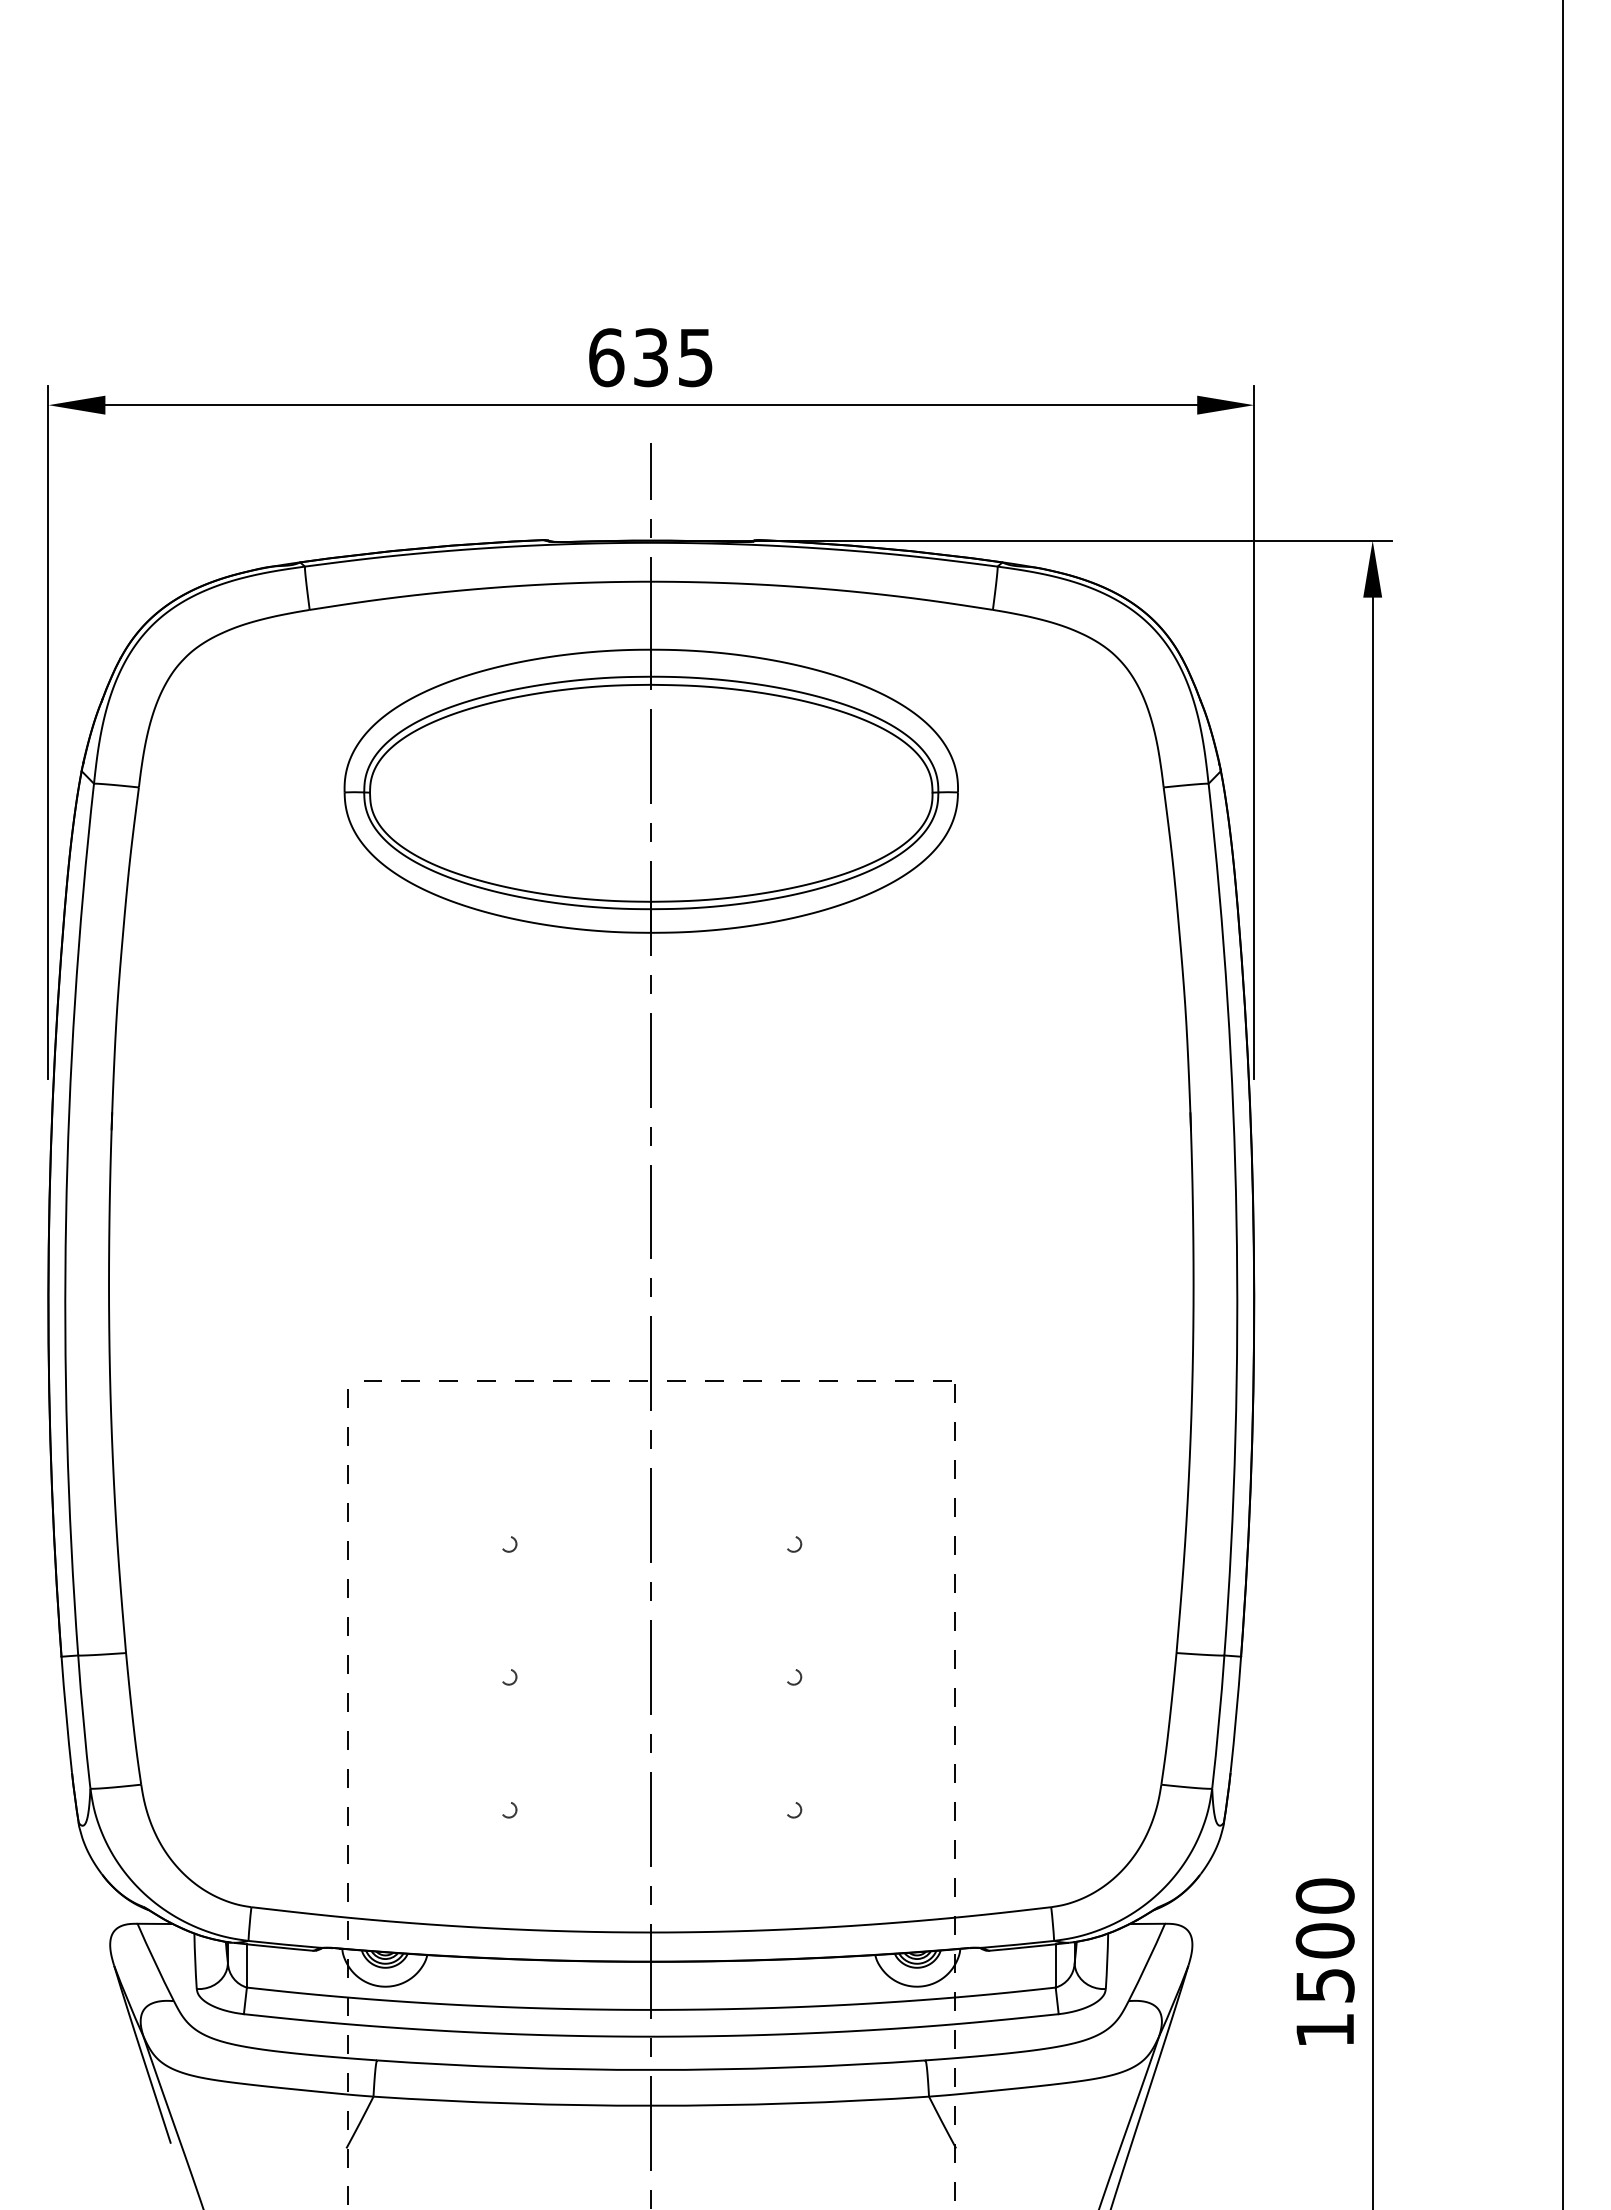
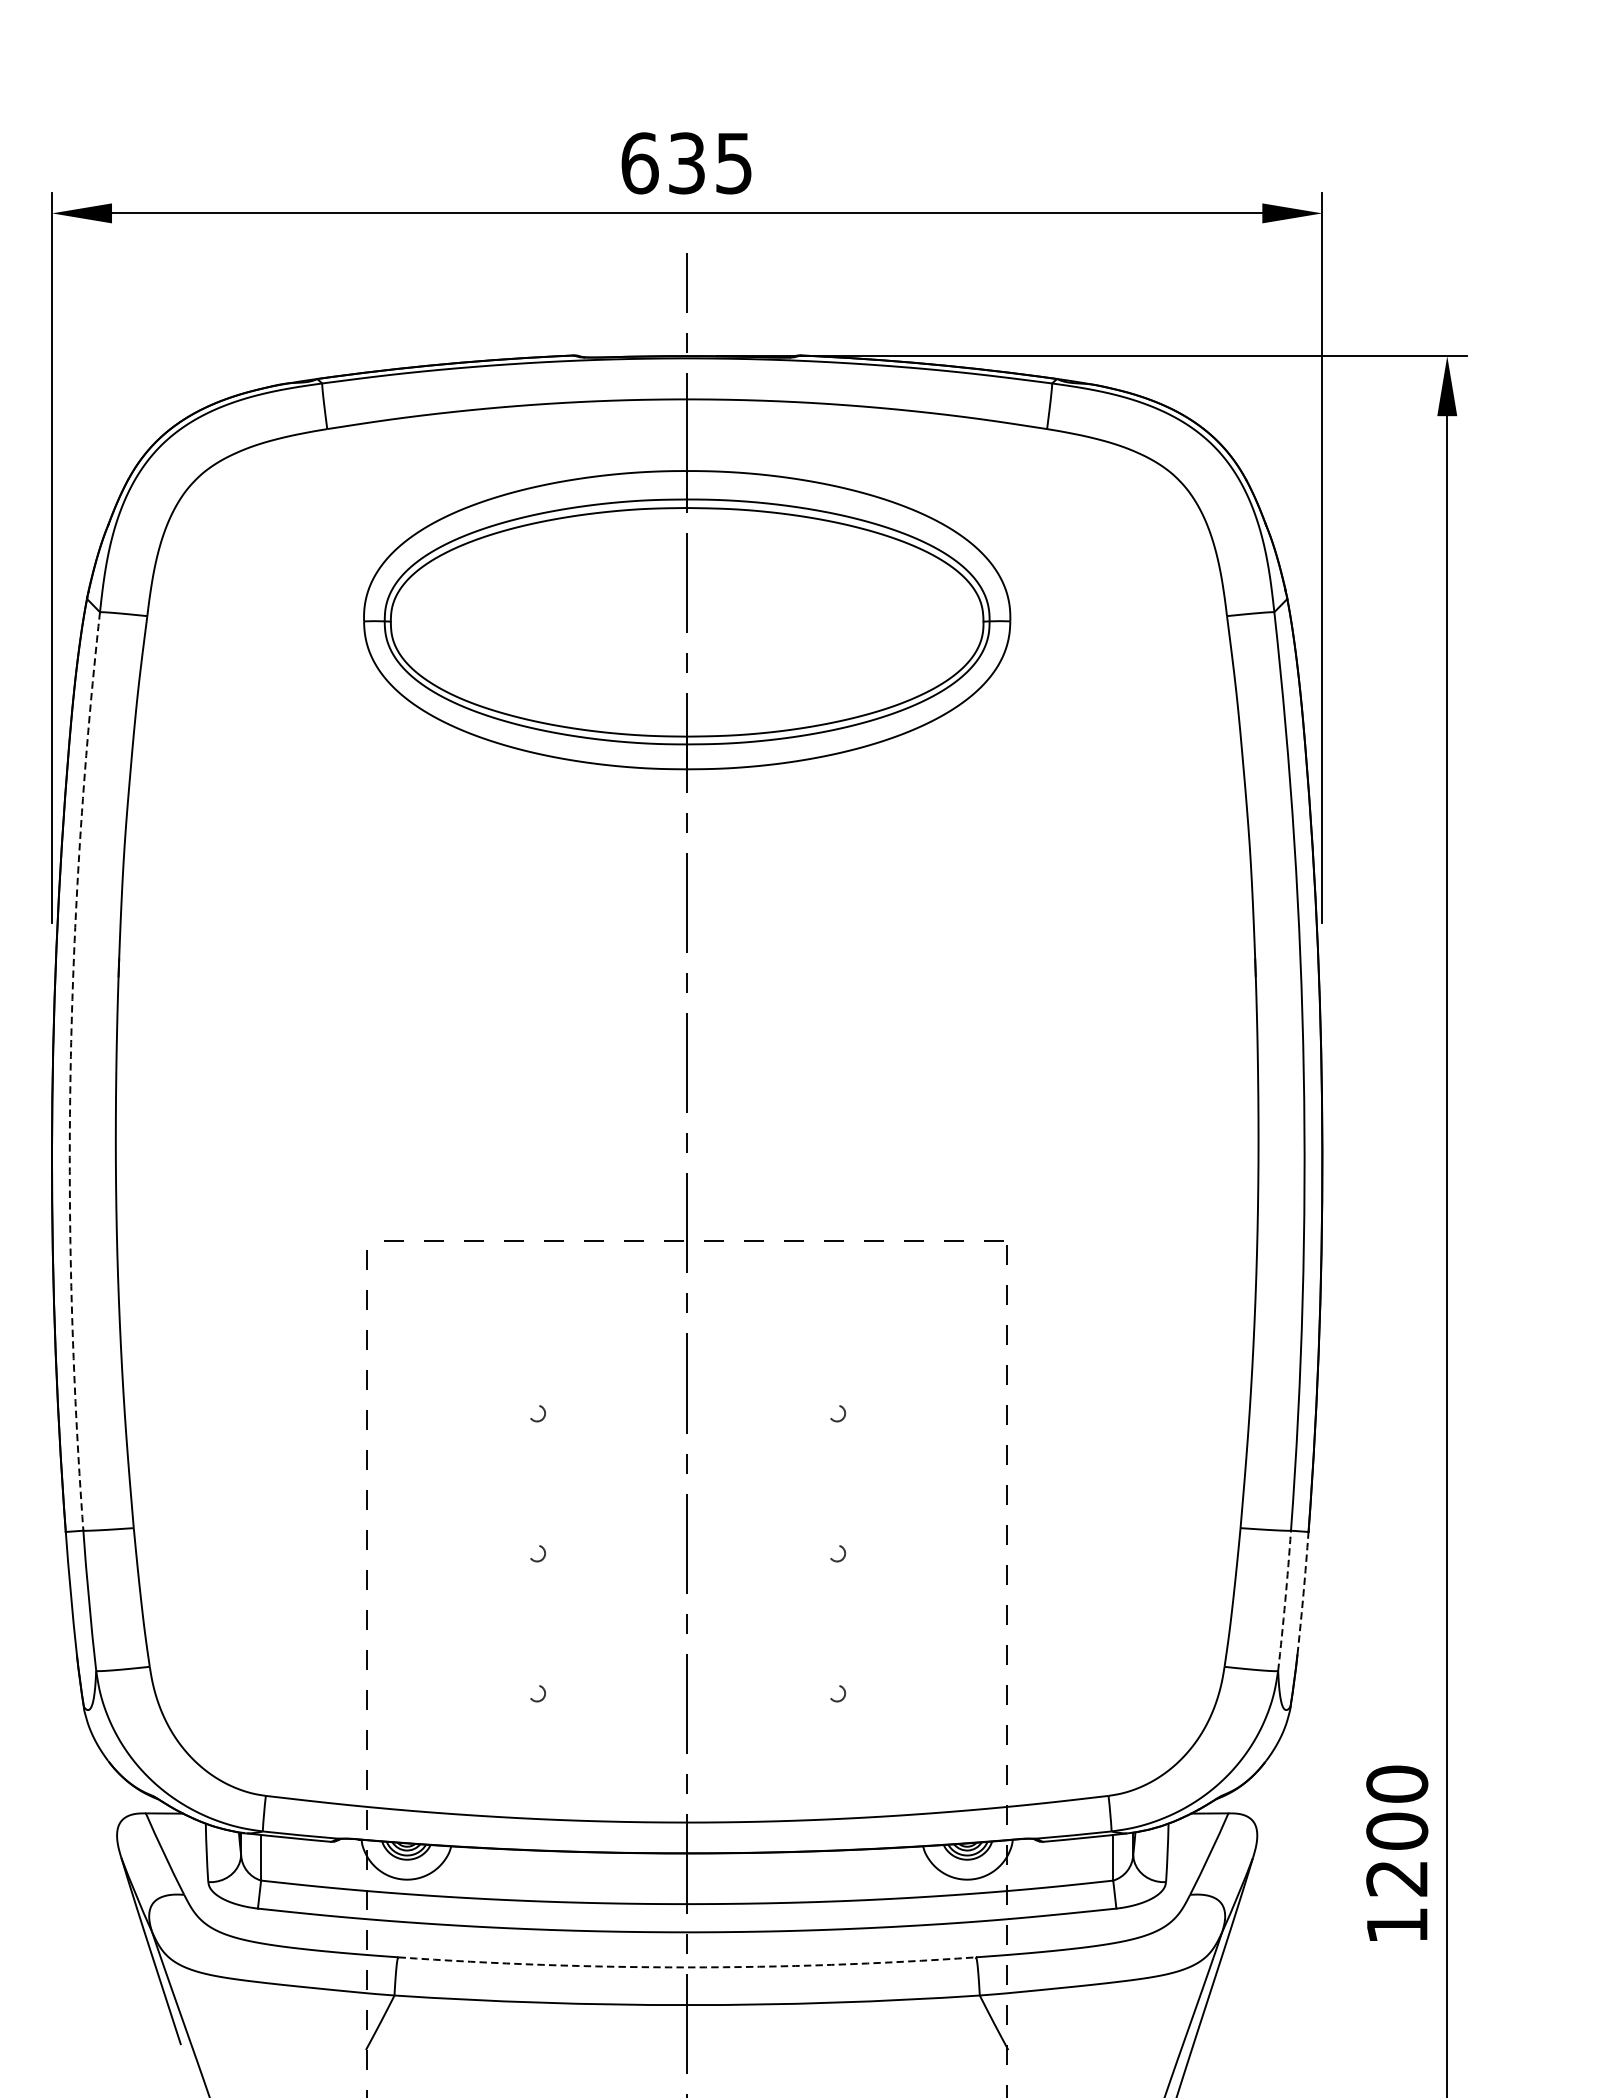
arc: (66, 1219) -> (71, 1071), solid -> dashed
arc: (1236, 1714) -> (1303, 1592), solid -> dashed
arc: (1218, 1722) -> (1284, 1601), solid -> dashed
text: (1324, 1985) -> (1396, 1878), 1500 -> 1200
arc: (651, 2069) -> (687, 1966), solid -> dashed

